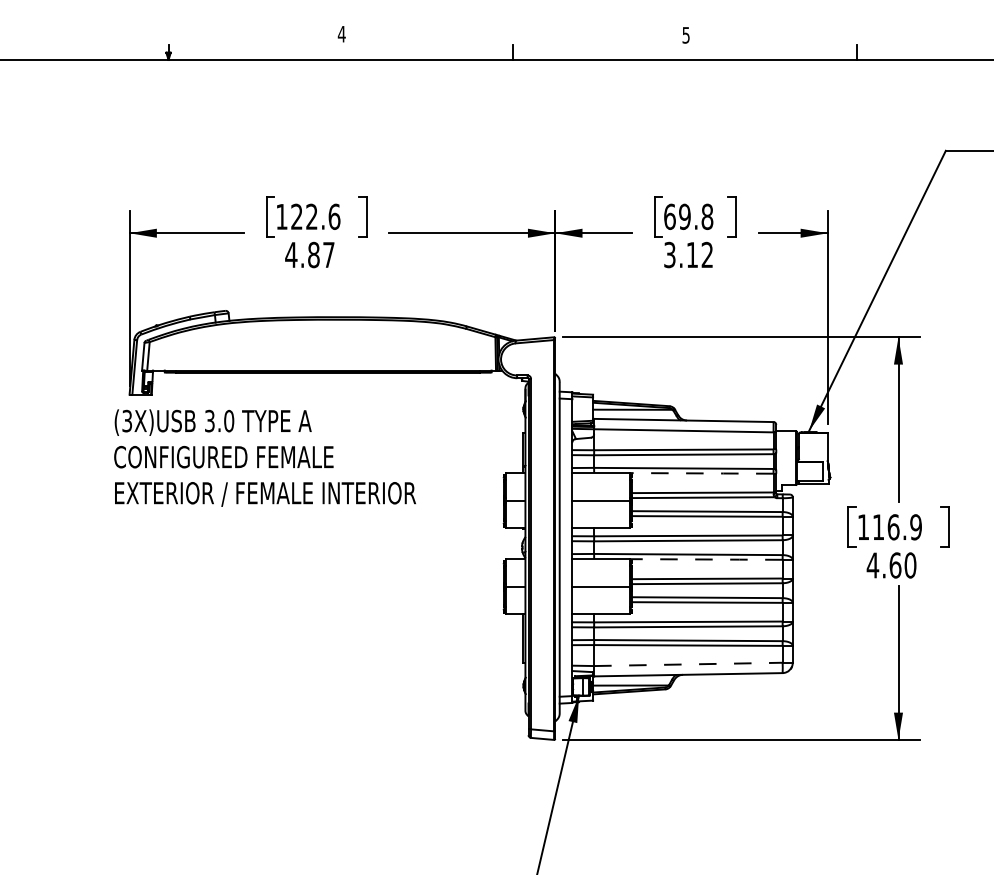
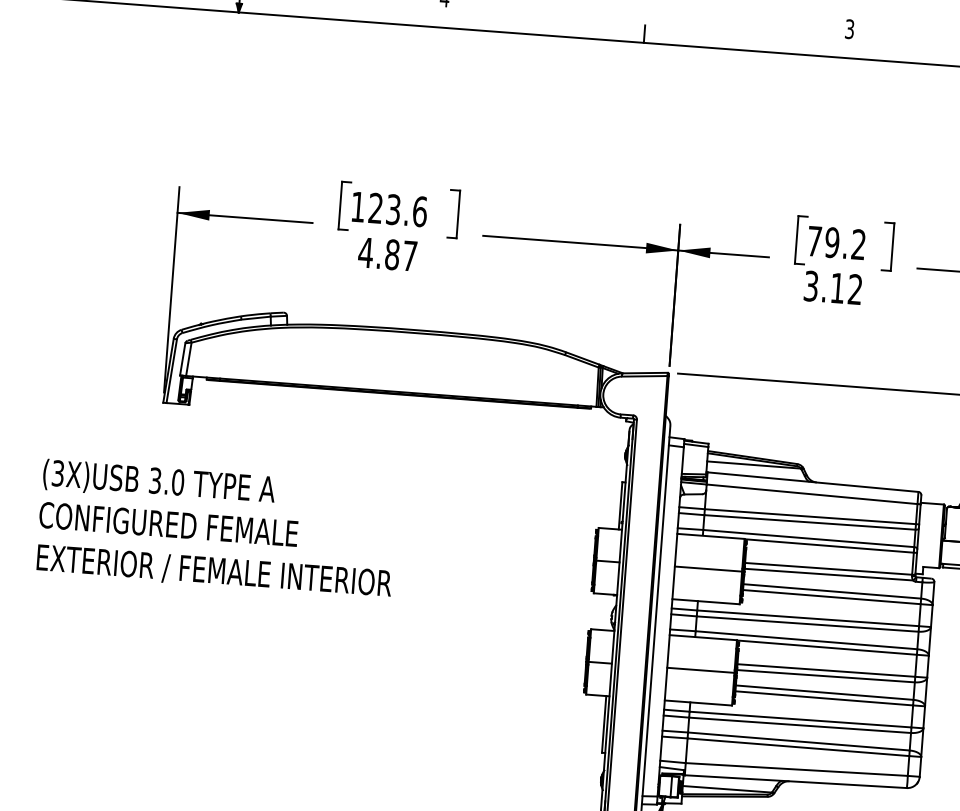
text: (685, 34) -> (849, 28), 5 -> 3
text: (311, 216) -> (393, 209), 122.6 -> 123.6
text: (688, 216) -> (836, 242), 69.8 -> 79.2
text: (264, 457) -> (216, 528), moved
line: (702, 473) -> (830, 546), dashed -> solid
line: (706, 559) -> (827, 647), dashed -> solid
line: (688, 664) -> (796, 769), dashed -> solid

